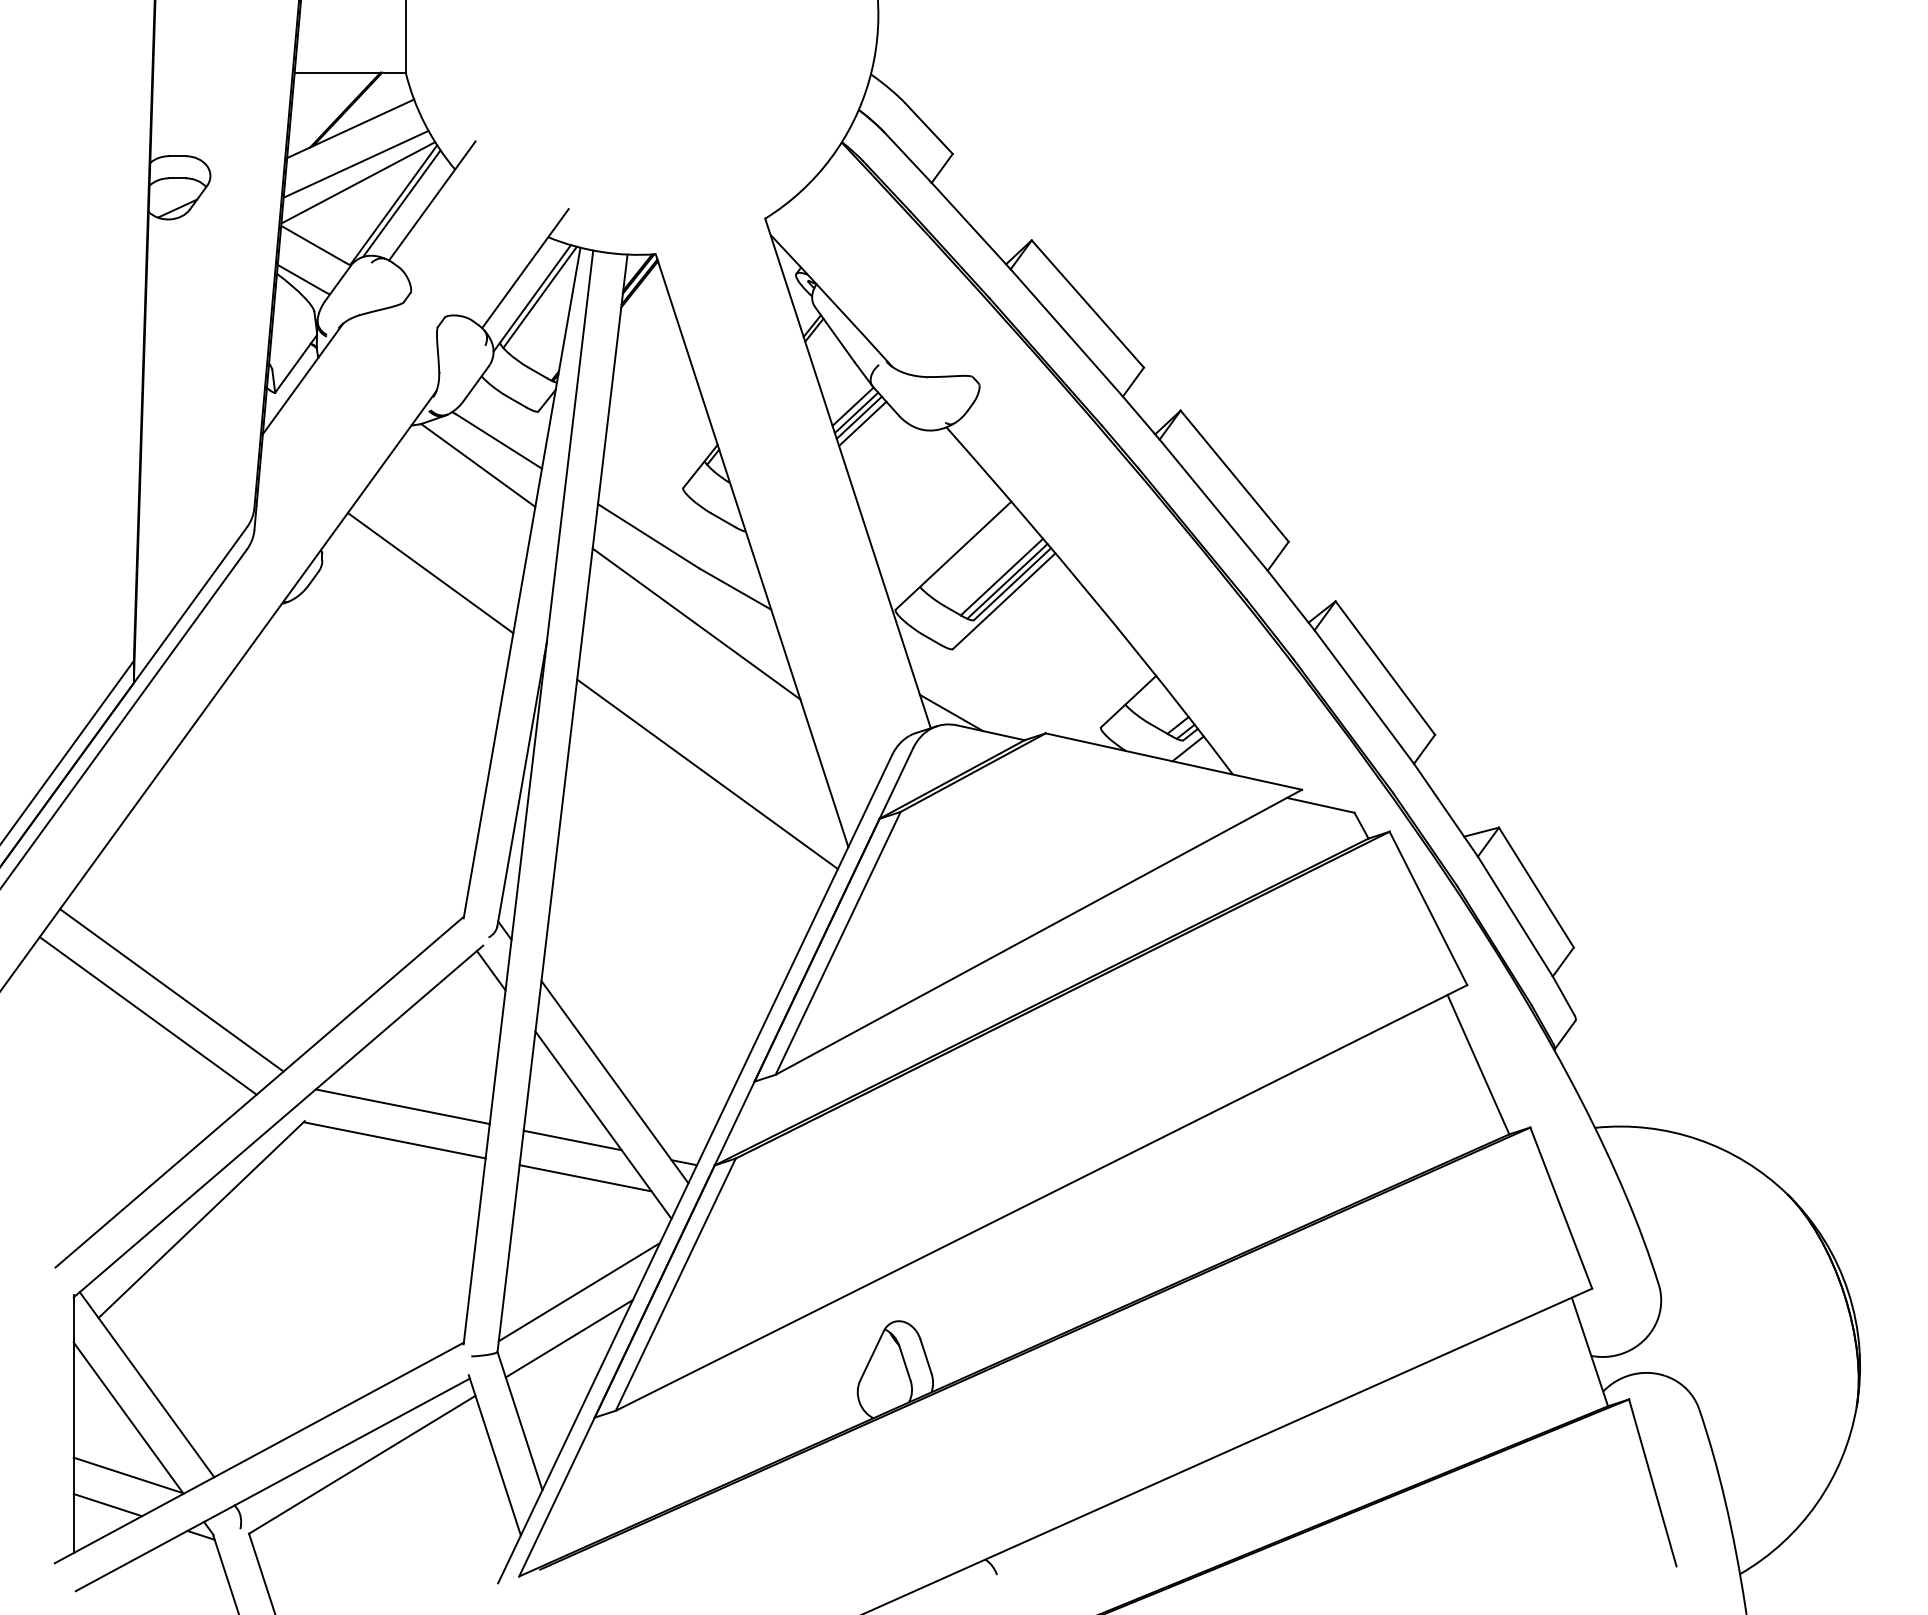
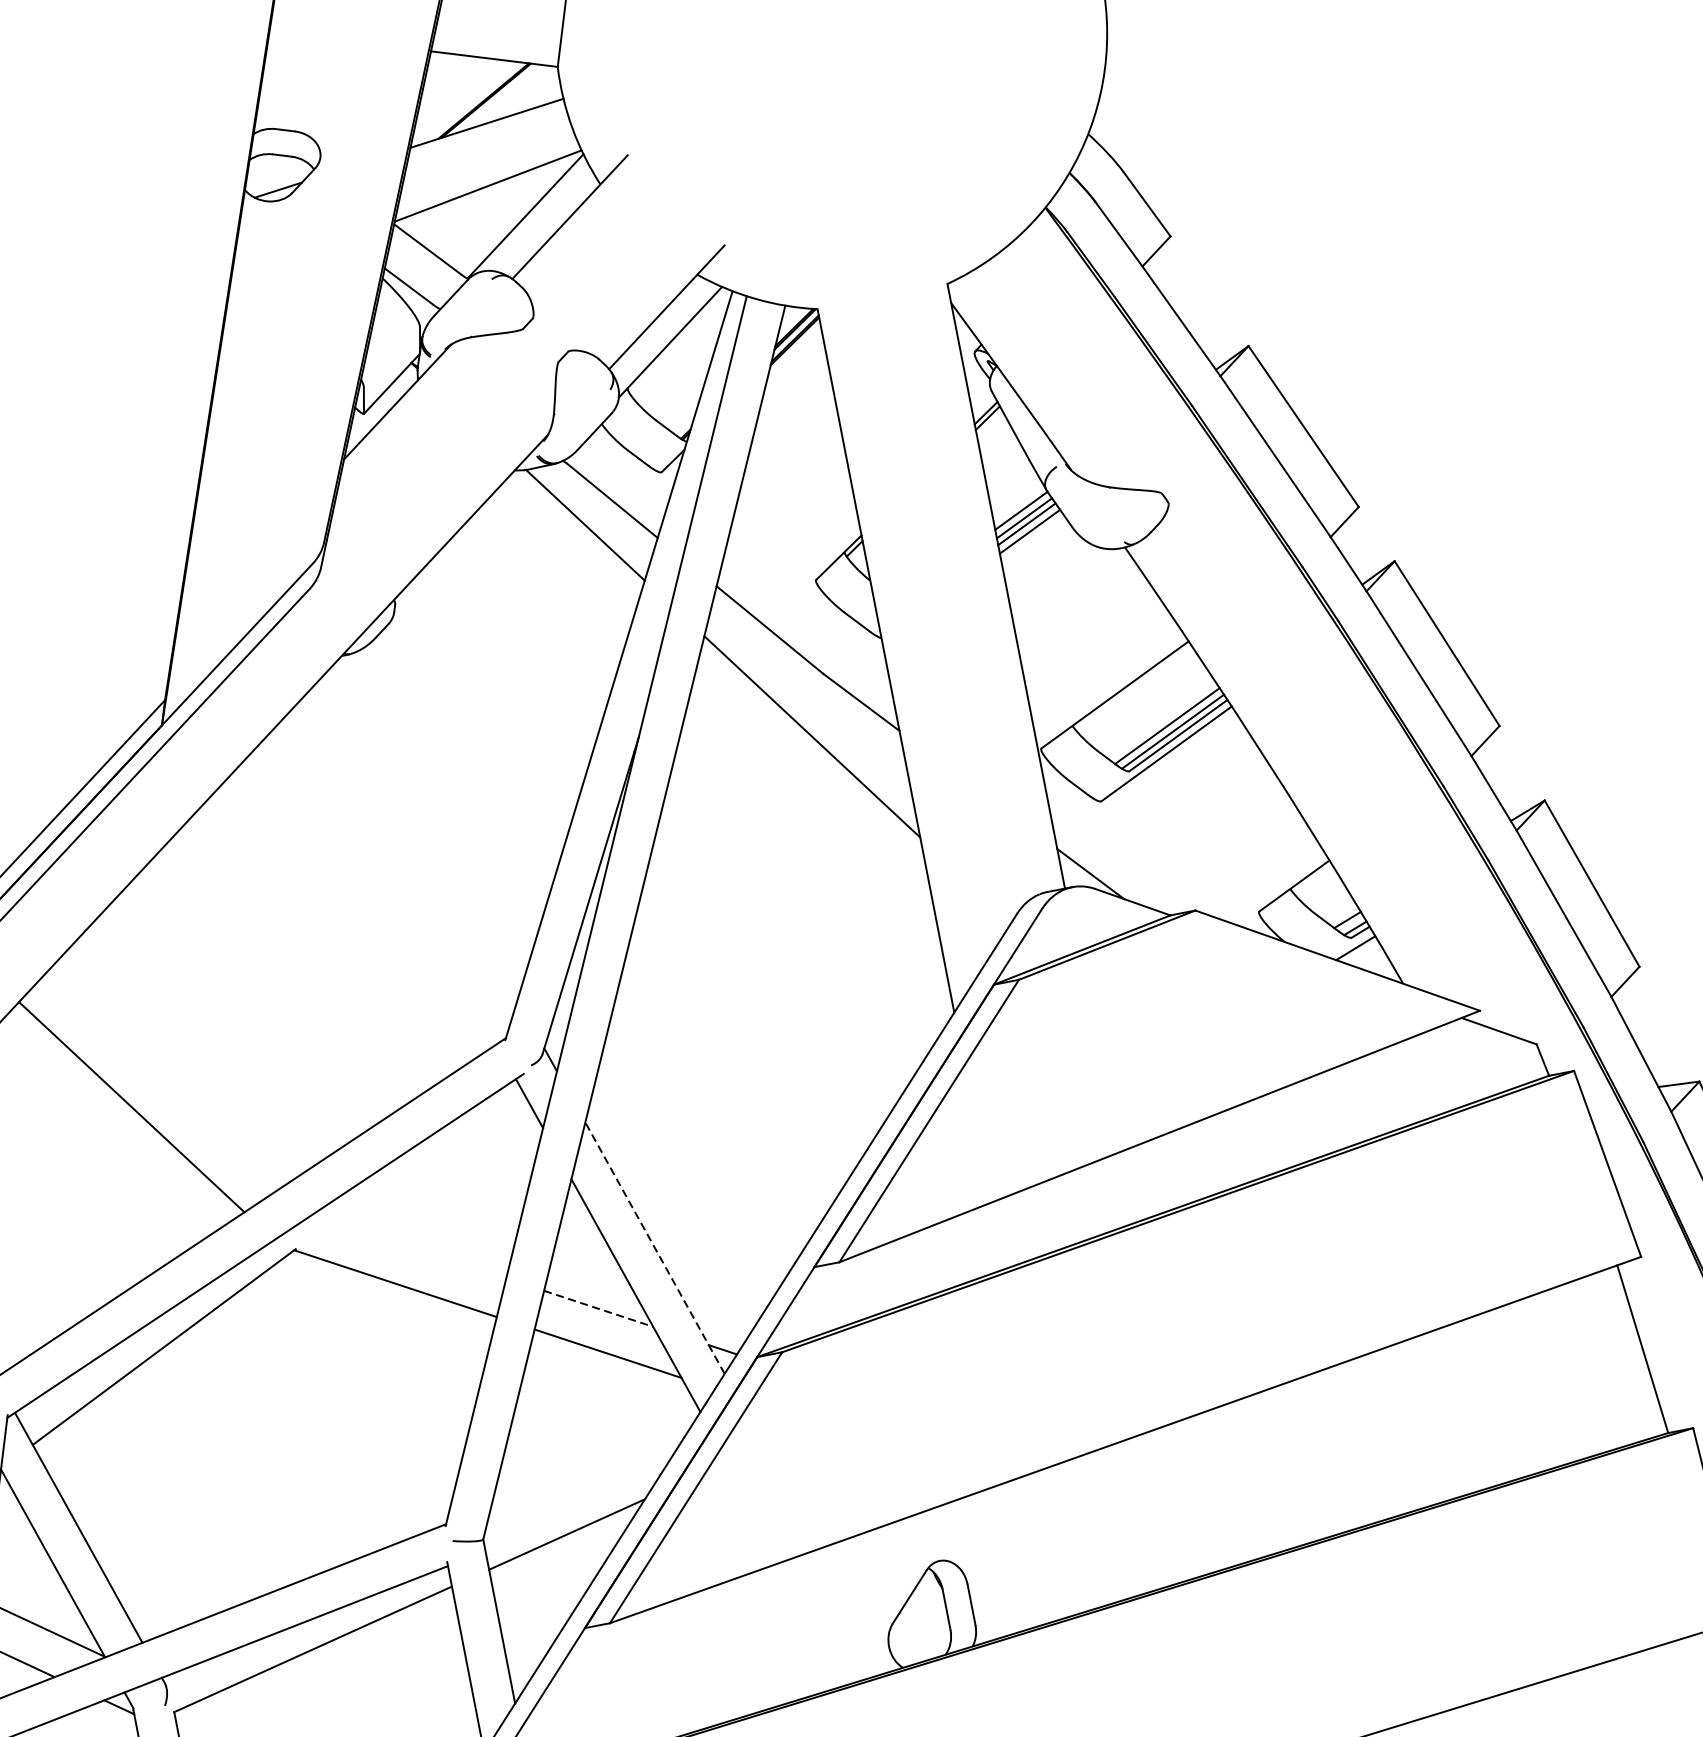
line: (355, 163) -> (487, 163), removed
line: (401, 203) -> (534, 215), removed
line: (539, 297) -> (678, 342), removed
line: (430, 573) -> (515, 641), removed
line: (707, 774) -> (803, 910), removed
line: (171, 990) -> (161, 1081), removed
line: (614, 1081) -> (654, 1247), solid -> dashed
line: (402, 1106) -> (409, 1246), removed
line: (572, 1140) -> (598, 1308), solid -> dashed
line: (578, 1292) -> (583, 1483), removed

